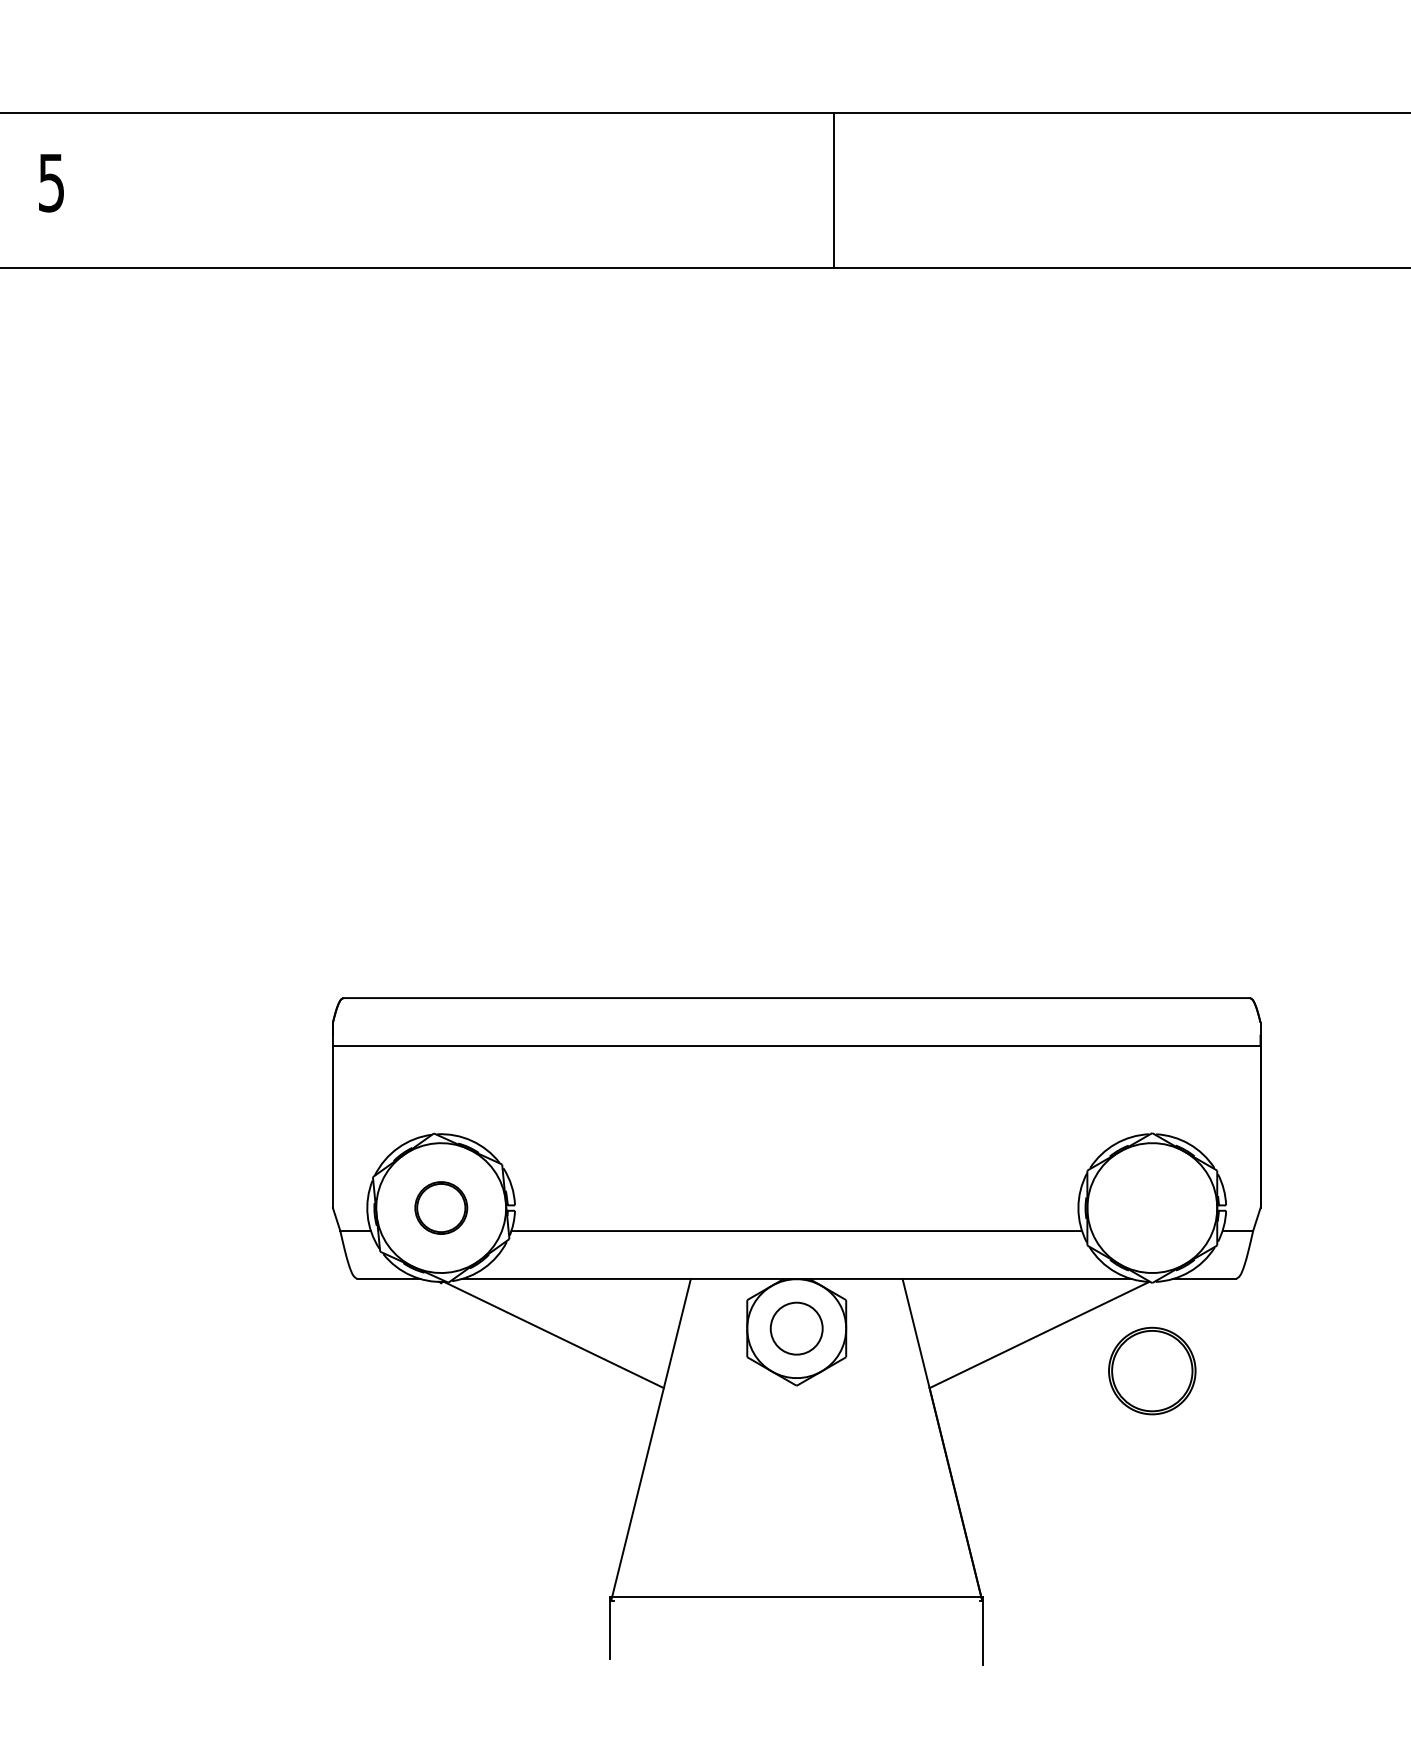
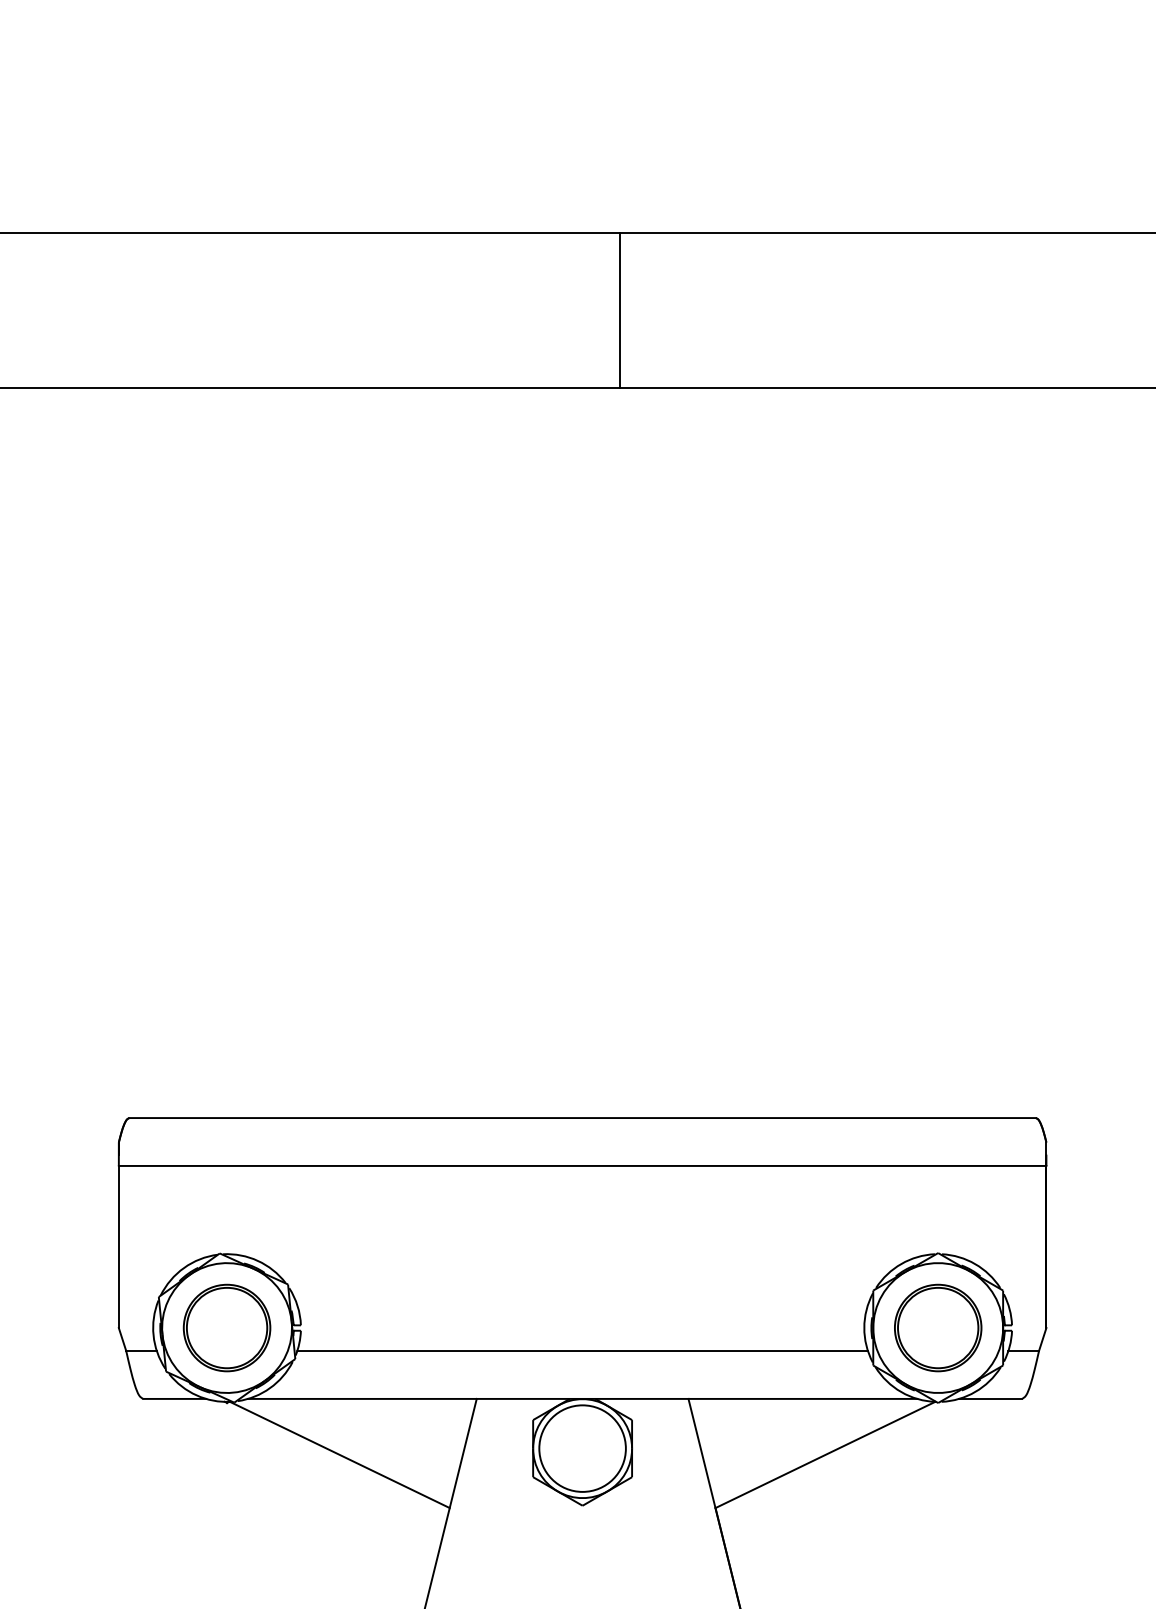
part: (441, 1207) -> (227, 1327), size x1.67
circle: (796, 1328) -> (582, 1448), size x1.67
part: (1152, 1370) -> (938, 1327), moved

